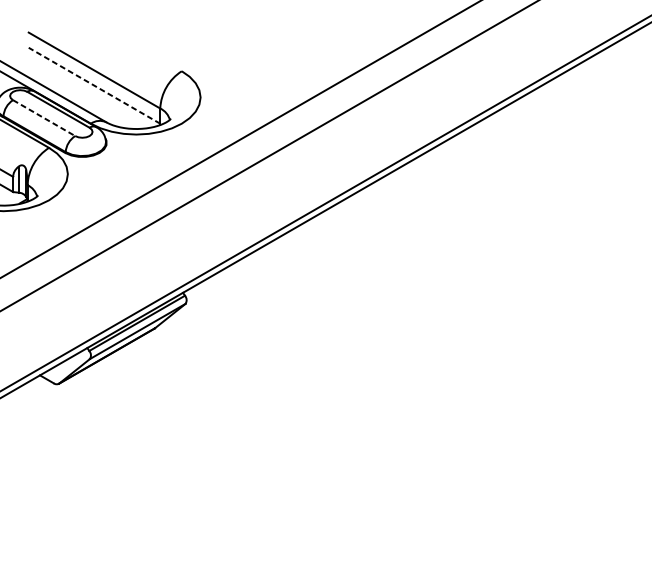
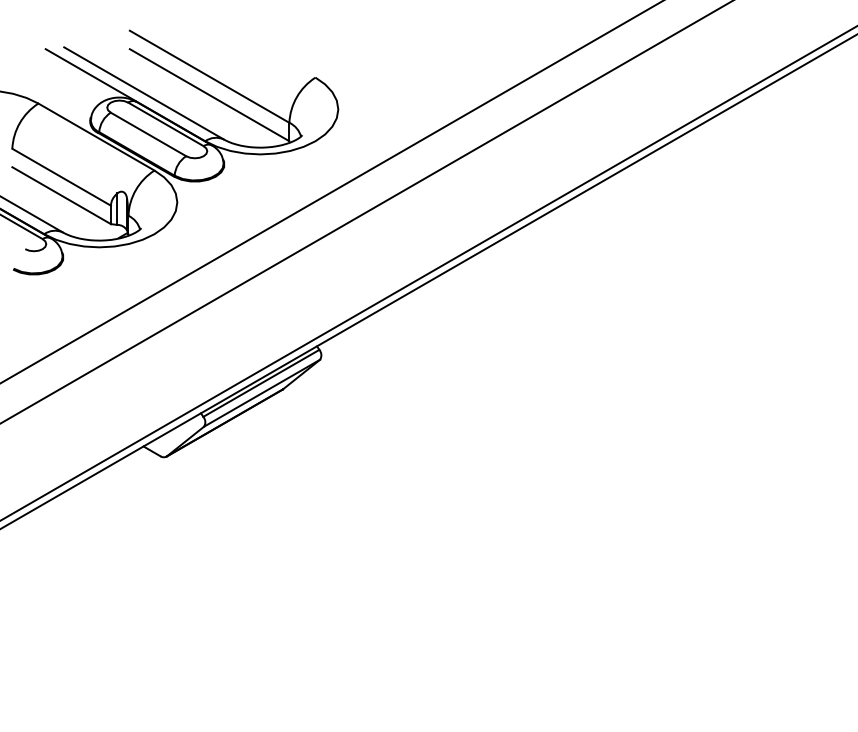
line: (94, 85) -> (209, 94), dashed -> solid
line: (44, 118) -> (148, 134), dashed -> solid

